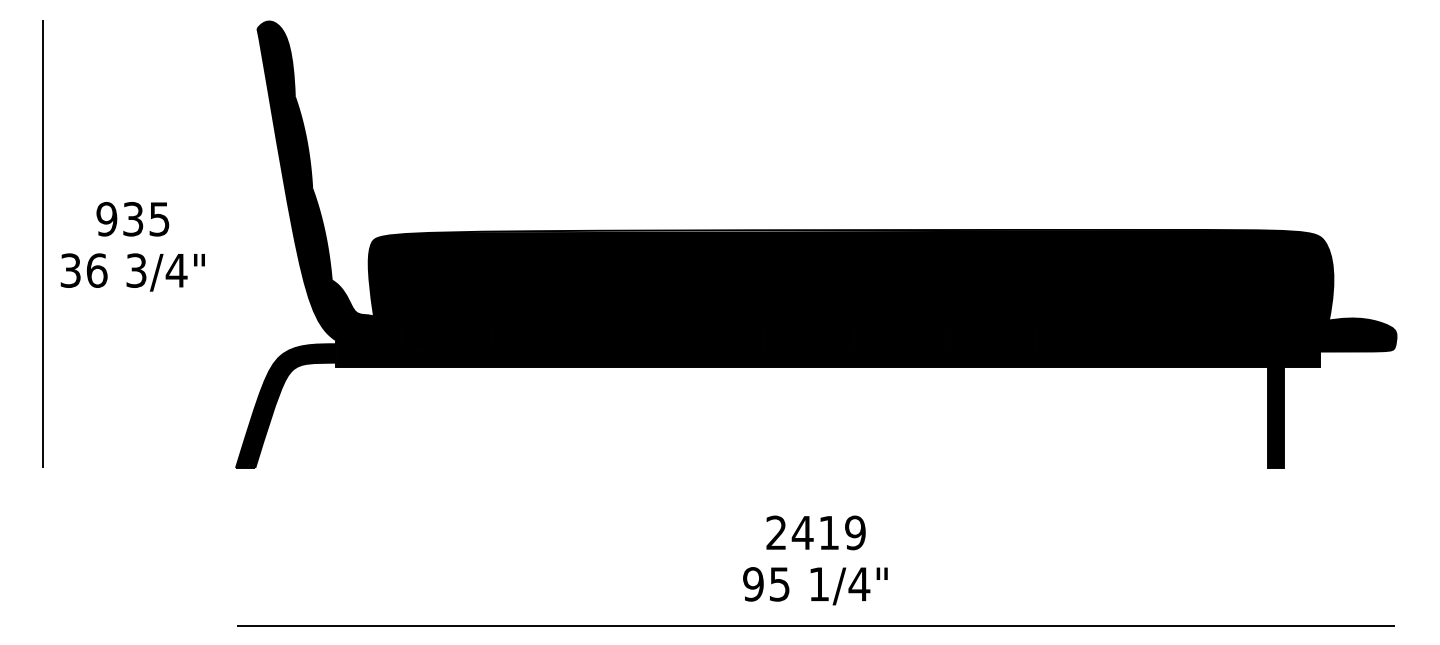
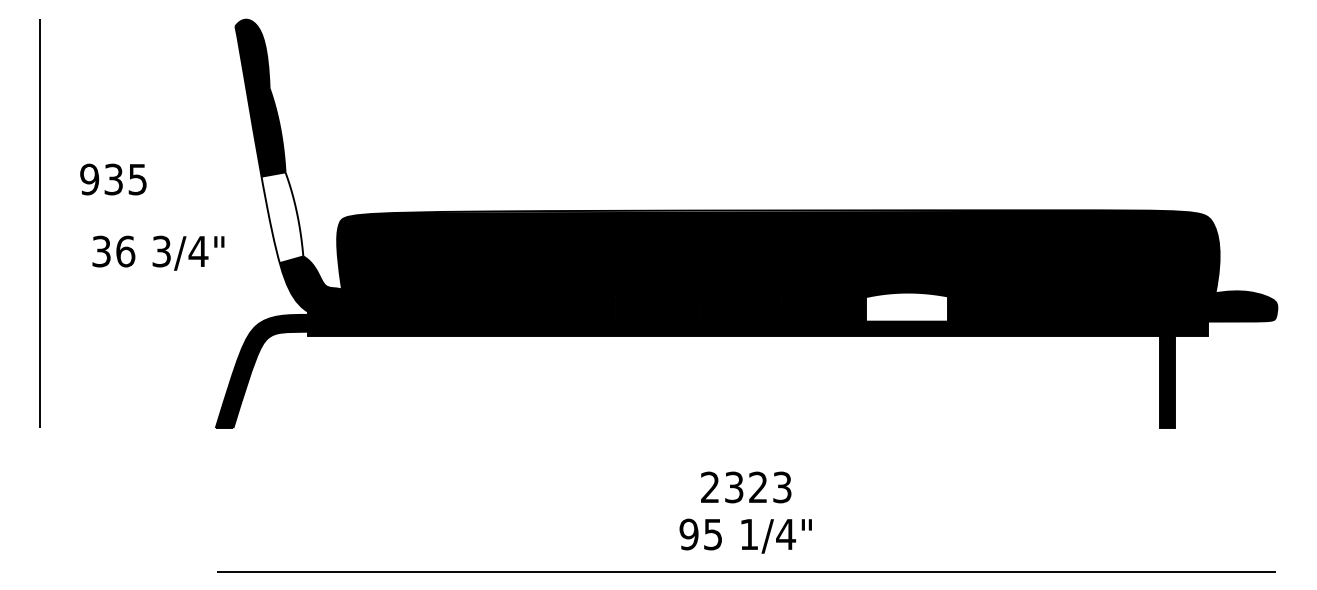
text: (132, 219) -> (113, 179), moved
fill: (308, 237) -> (282, 217), removed
text: (132, 271) -> (158, 252), moved
fill: (991, 335) -> (906, 306), removed
text: (828, 532) -> (757, 487), 2419 -> 2323

